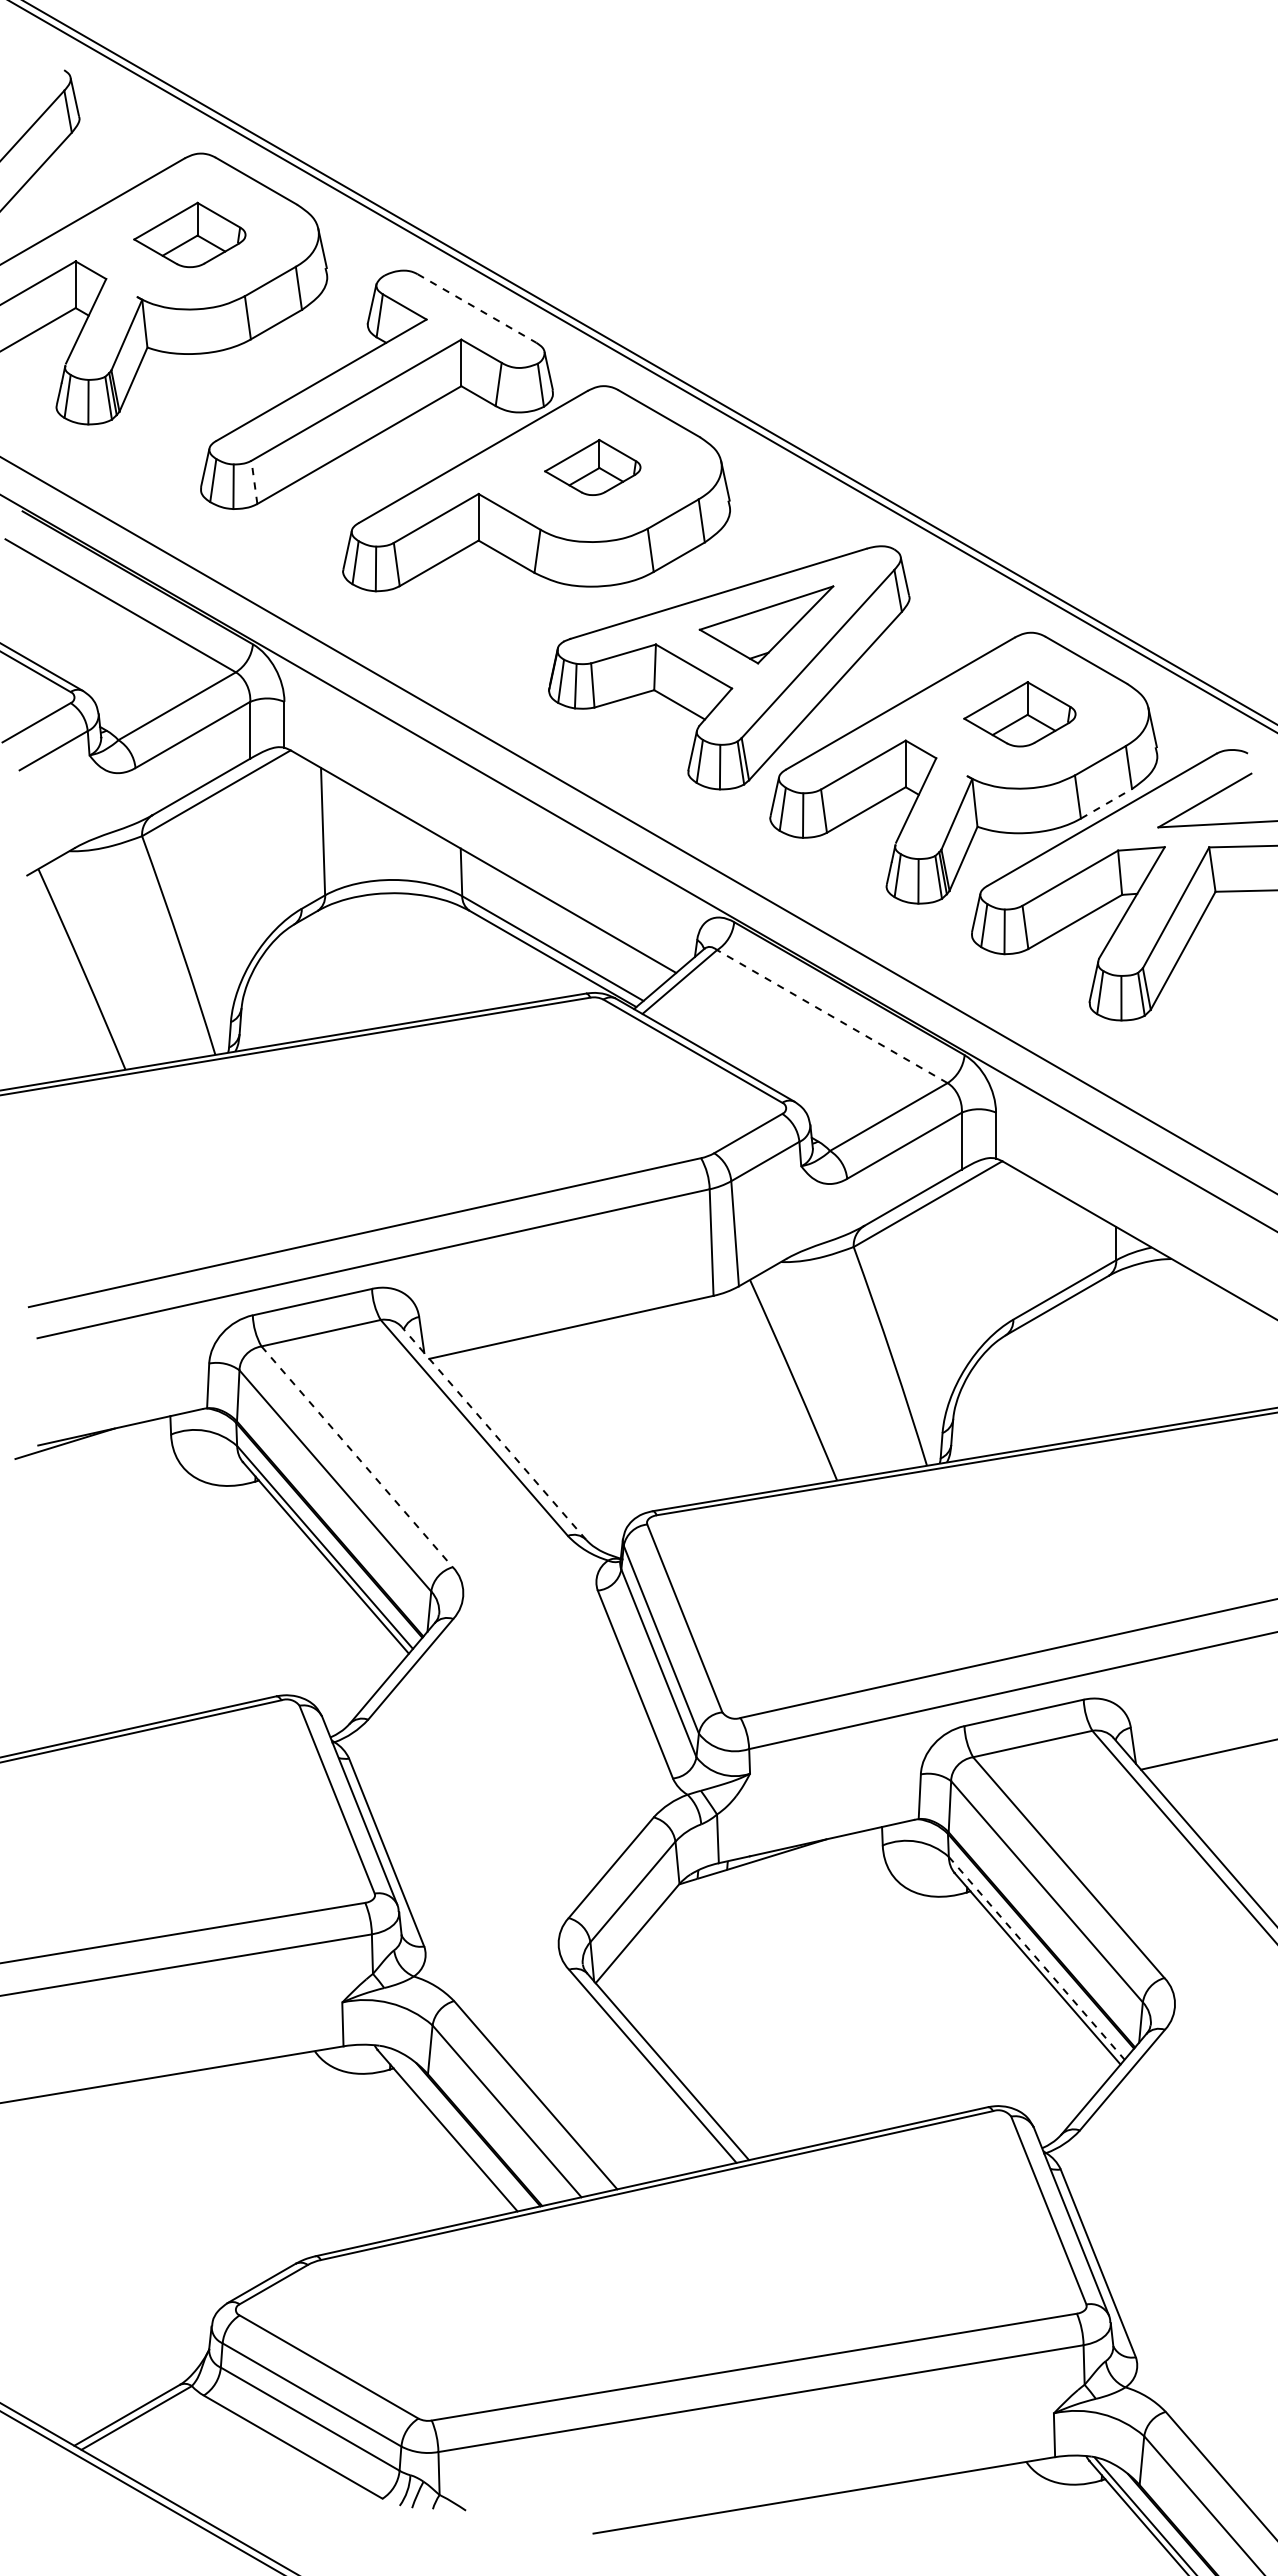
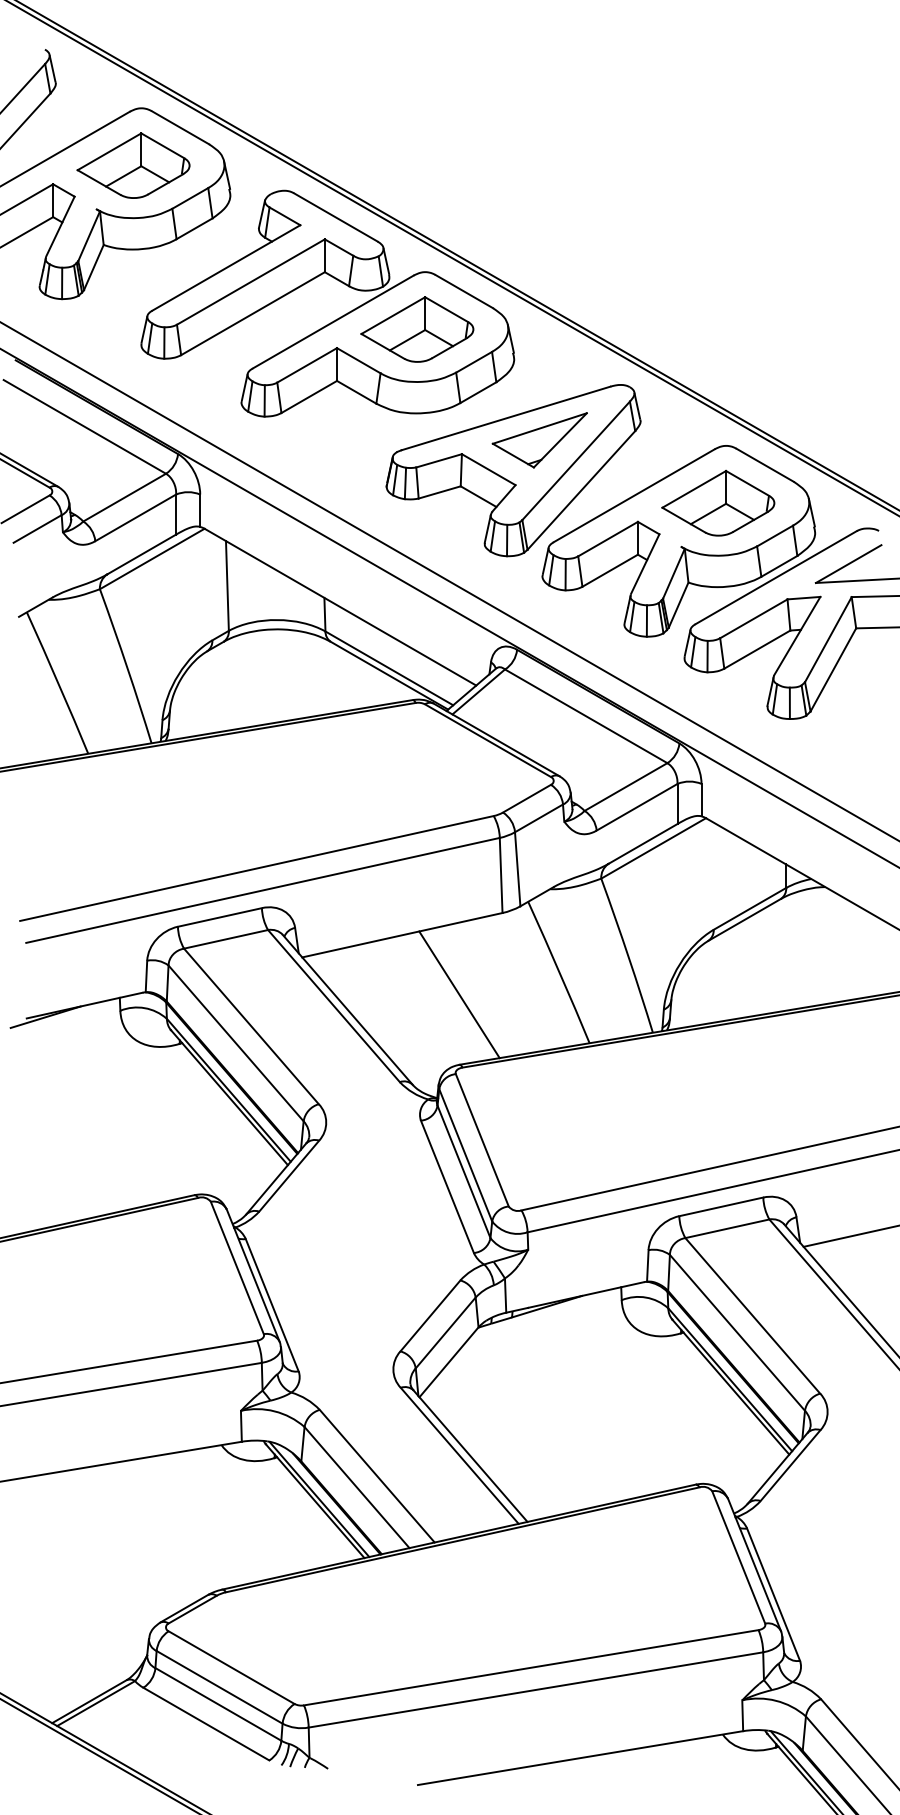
part: (189, 234) -> (133, 165), size x1.43
line: (477, 308) -> (336, 217), dashed -> solid
part: (592, 467) -> (417, 329), size x1.67
line: (254, 482) -> (179, 340), dashed -> solid
part: (1019, 714) -> (718, 503), size x1.43
line: (1106, 803) -> (779, 566), dashed -> solid
line: (831, 1016) -> (585, 716), dashed -> solid
line: (652, 1411) -> (459, 994), added
line: (493, 1433) -> (347, 1010), dashed -> solid
line: (357, 1457) -> (251, 1026), dashed -> solid
line: (1037, 1958) -> (730, 1379), dashed -> solid
line: (453, 2128) -> (319, 1499), added

